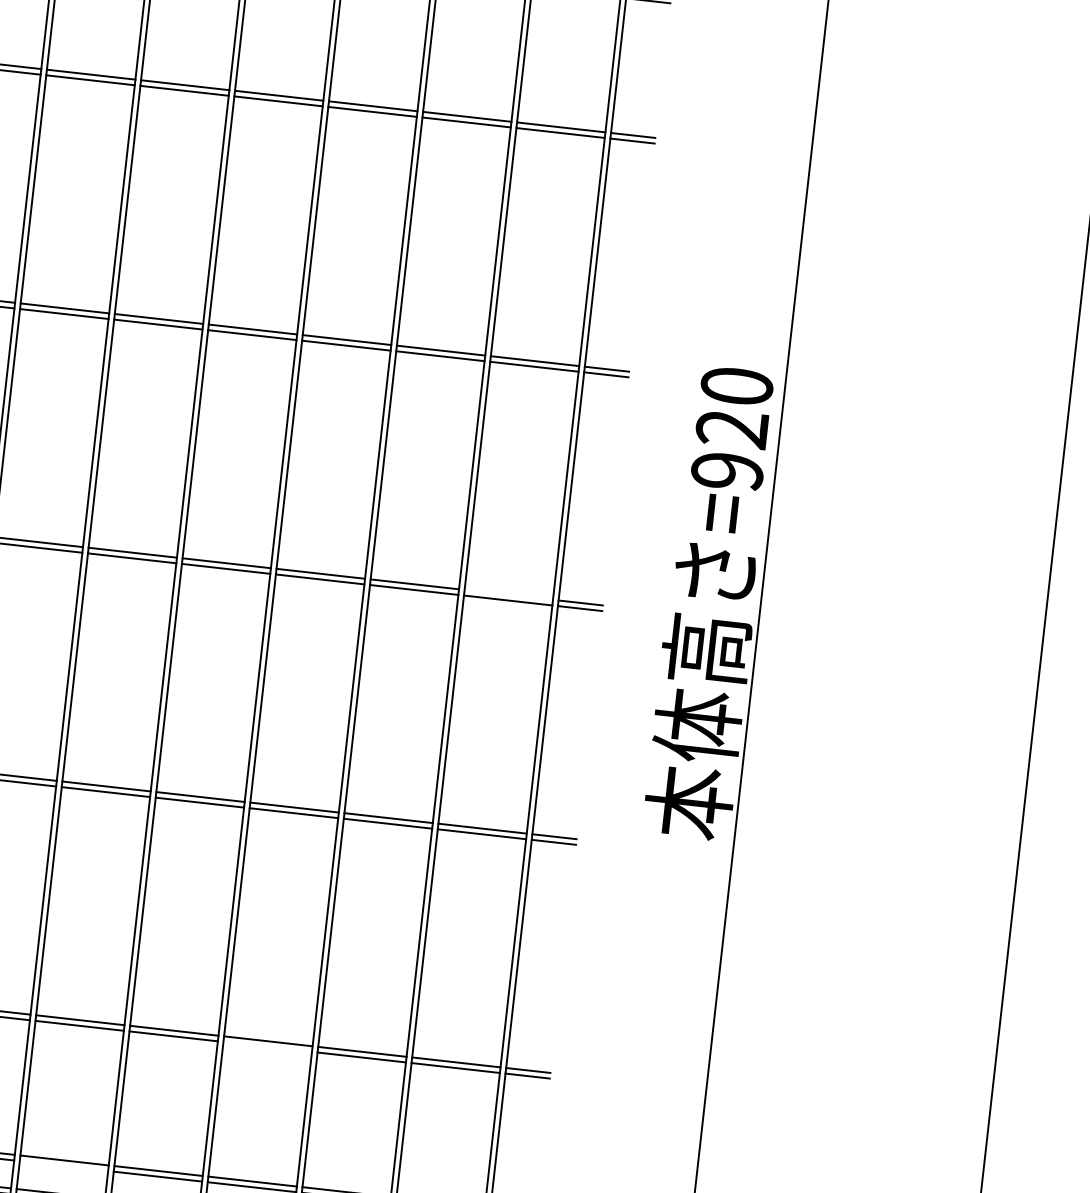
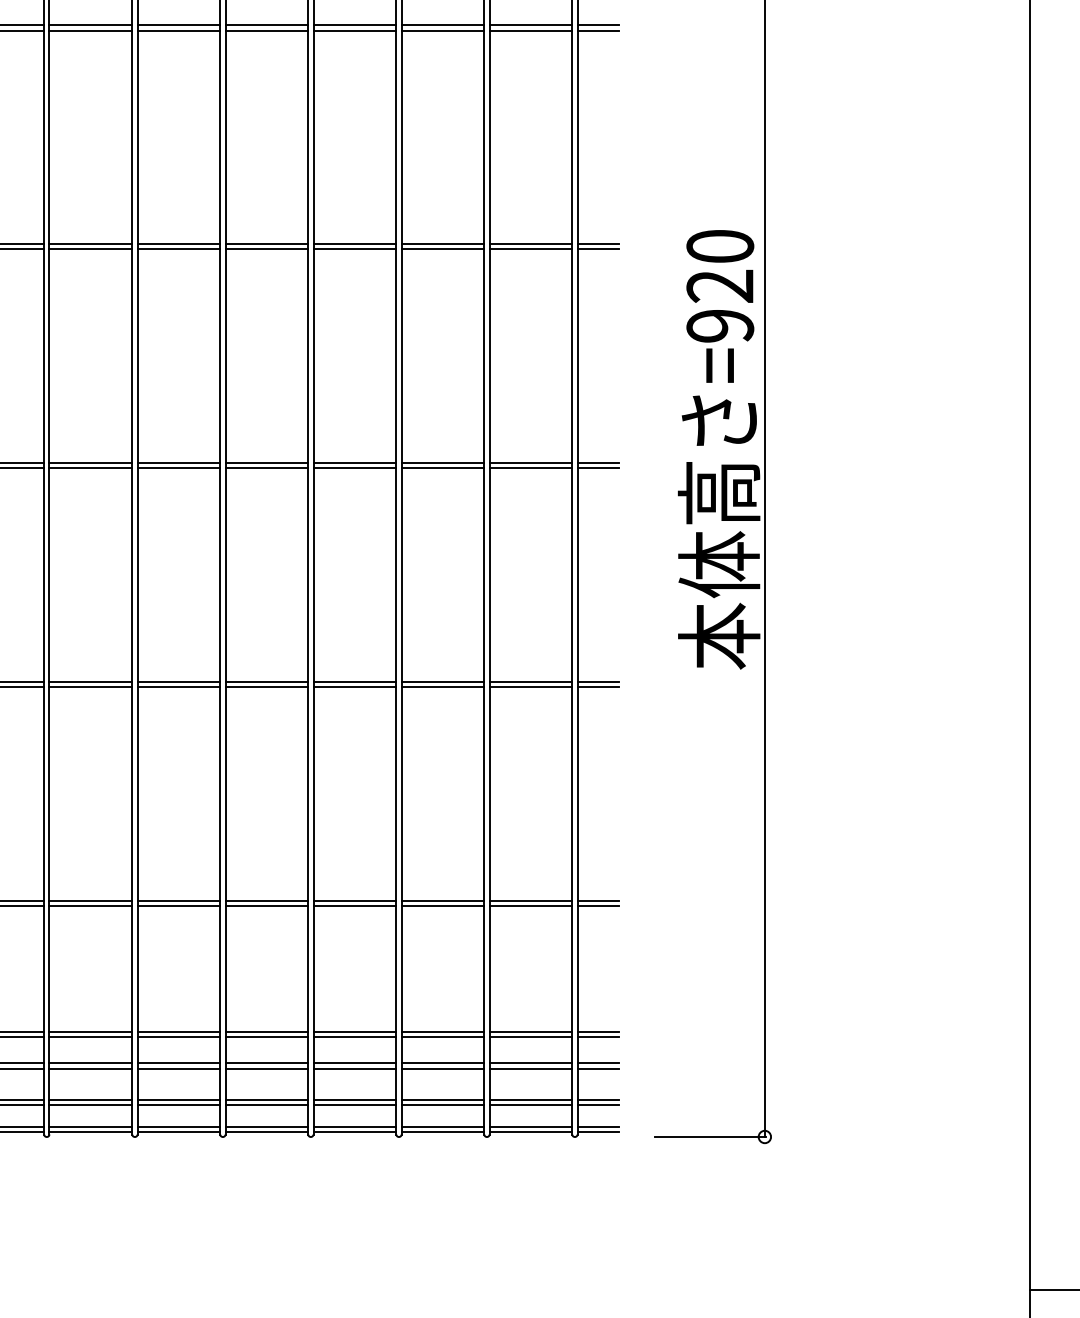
line: (508, 595) -> (530, 463), added
line: (267, 1046) -> (354, 905), added
line: (63, 1166) -> (178, 1037), added

